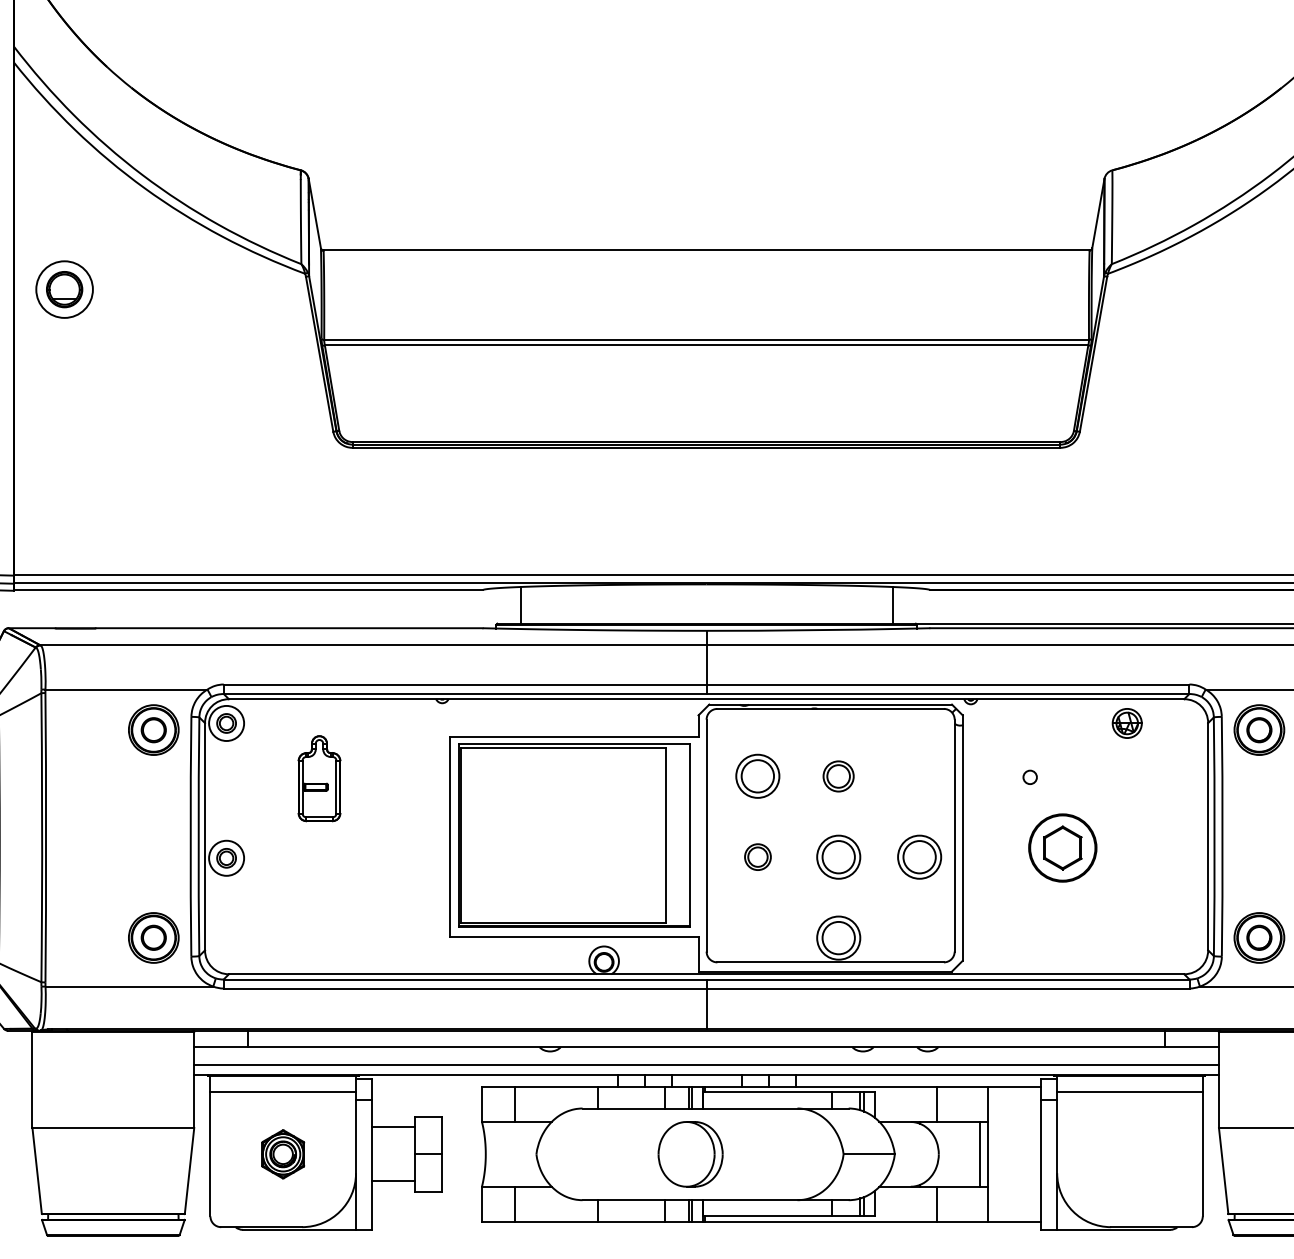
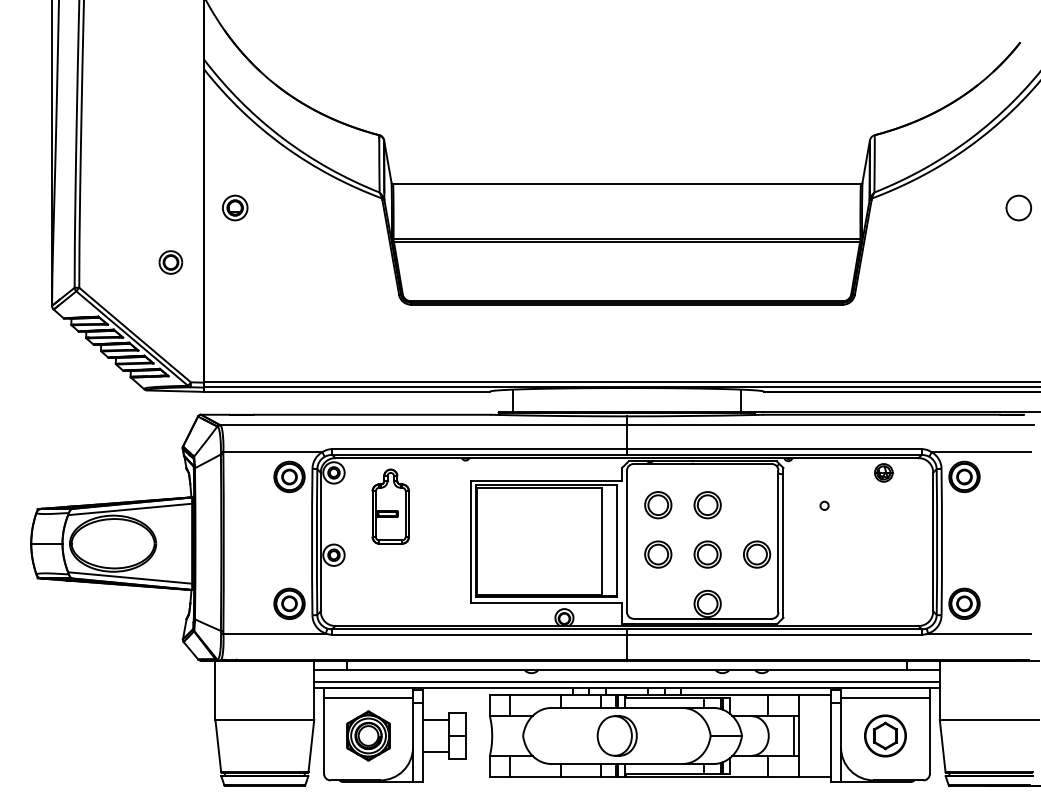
part: (65, 288) -> (235, 207), size x0.71
part: (838, 776) -> (707, 505), size x1.43
part: (319, 778) -> (390, 506), size x1.43
part: (1062, 847) -> (885, 735), moved
part: (758, 857) -> (658, 554), size x1.67
part: (283, 1153) -> (368, 735), size x1.67

